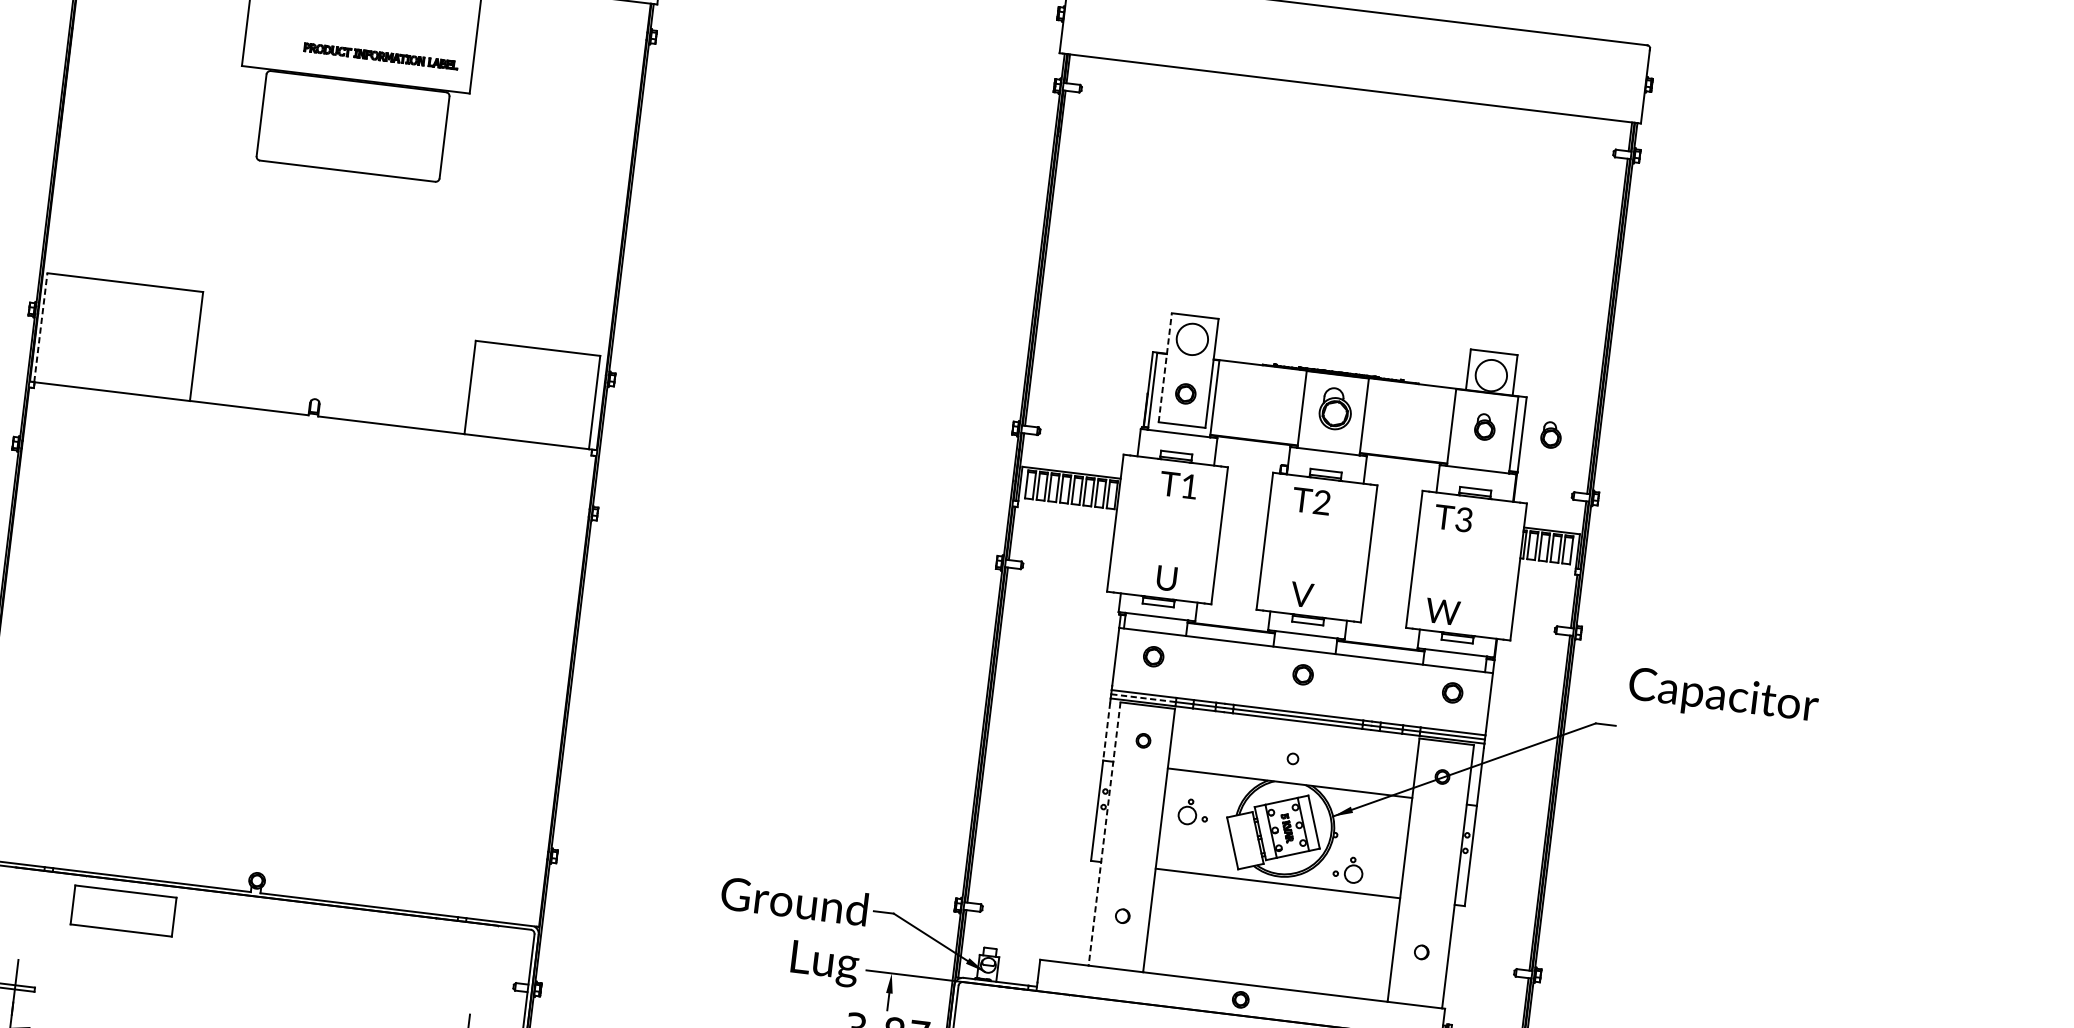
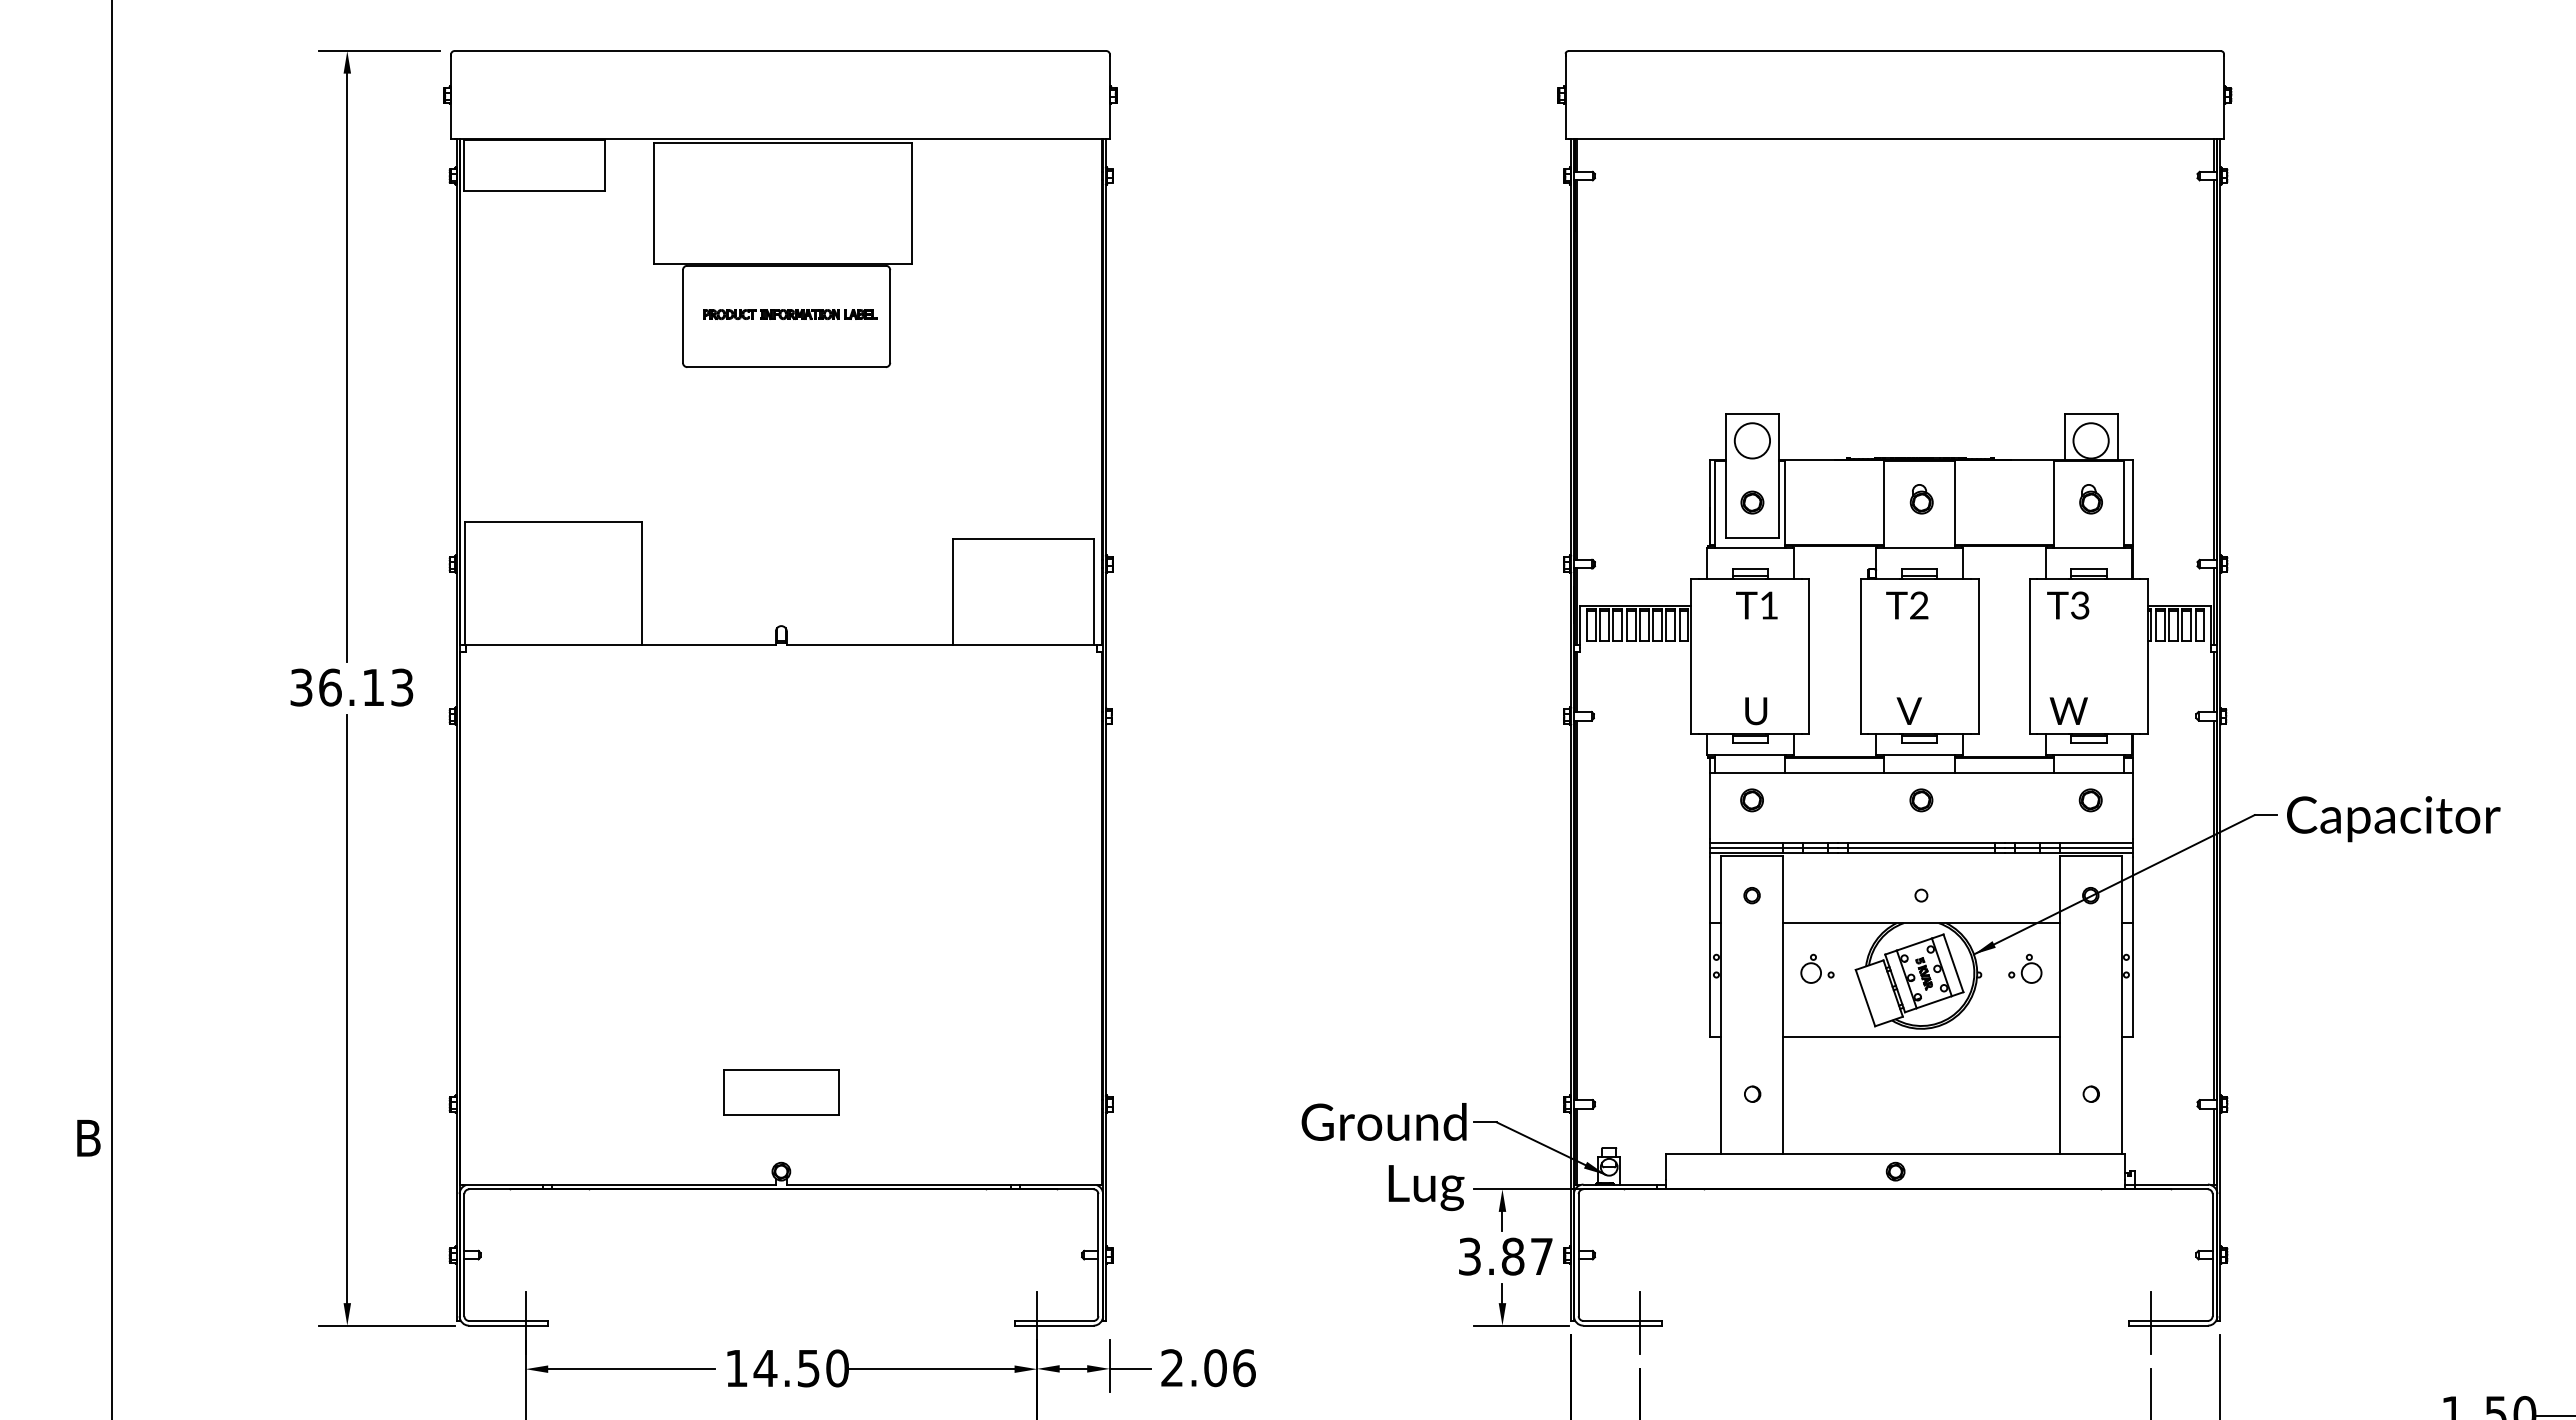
part: (381, 56) -> (790, 314), moved
line: (41, 327) -> (465, 583), dashed -> solid
line: (1164, 368) -> (1725, 476), dashed -> solid
part: (1335, 409) -> (1921, 499), size x0.62
part: (1550, 435) -> (2165, 499), removed
line: (1143, 698) -> (1746, 848), dashed -> solid
text: (1723, 698) -> (2393, 819), moved
line: (1106, 731) -> (1709, 890), dashed -> solid
line: (1104, 833) -> (1721, 1004), dashed -> solid
part: (1348, 869) -> (2025, 968), moved
part: (123, 911) -> (781, 1092), moved

